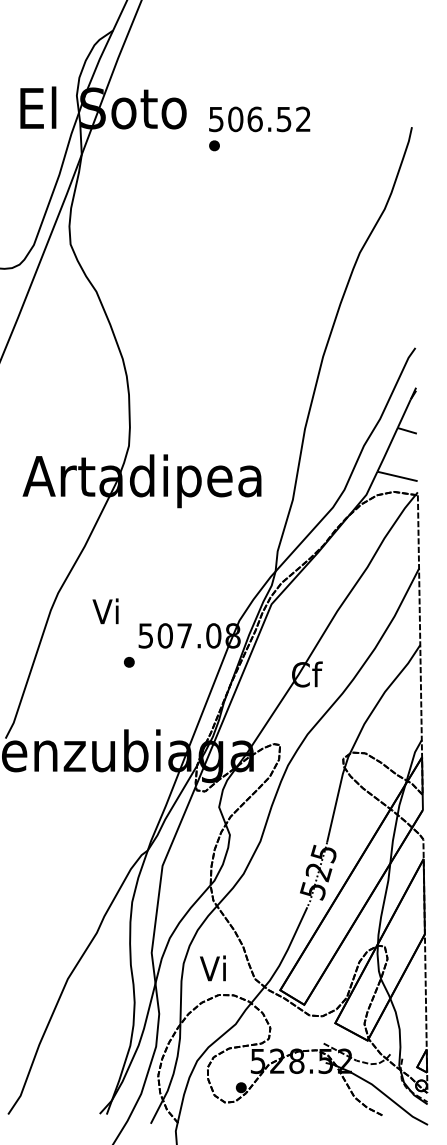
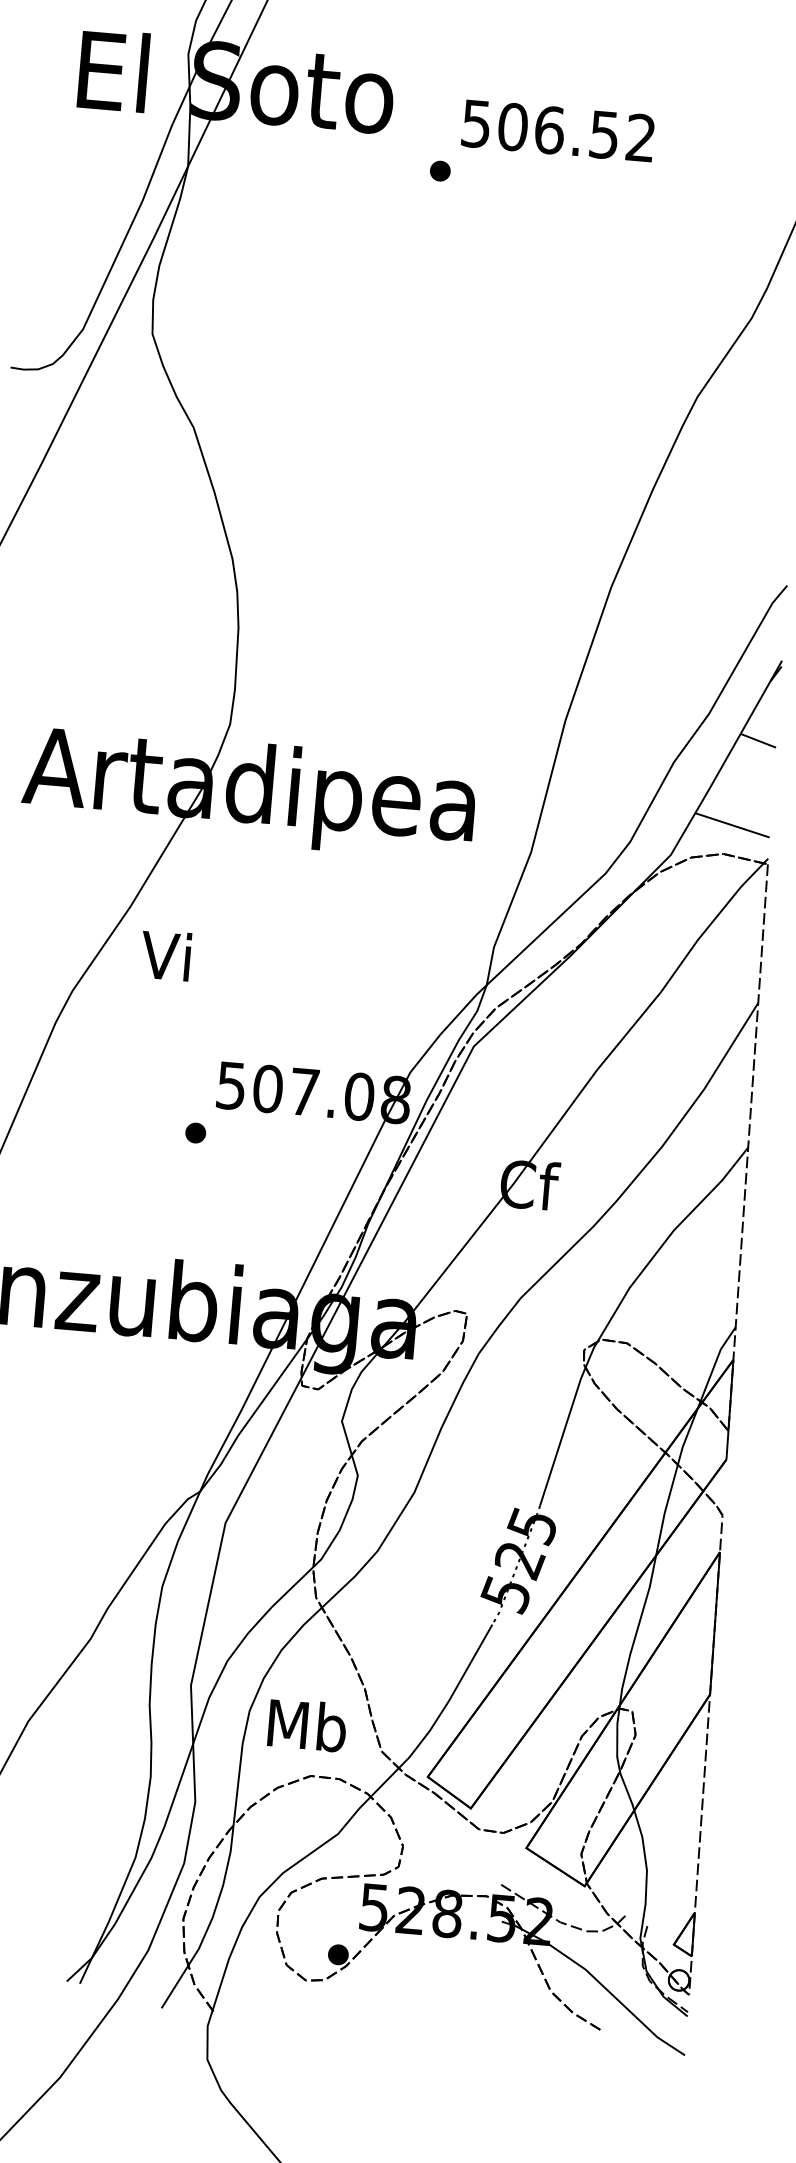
text: (259, 119) -> (557, 131), moved
text: (105, 611) -> (165, 955), moved
text: (214, 968) -> (307, 1725), Vi -> Mb

